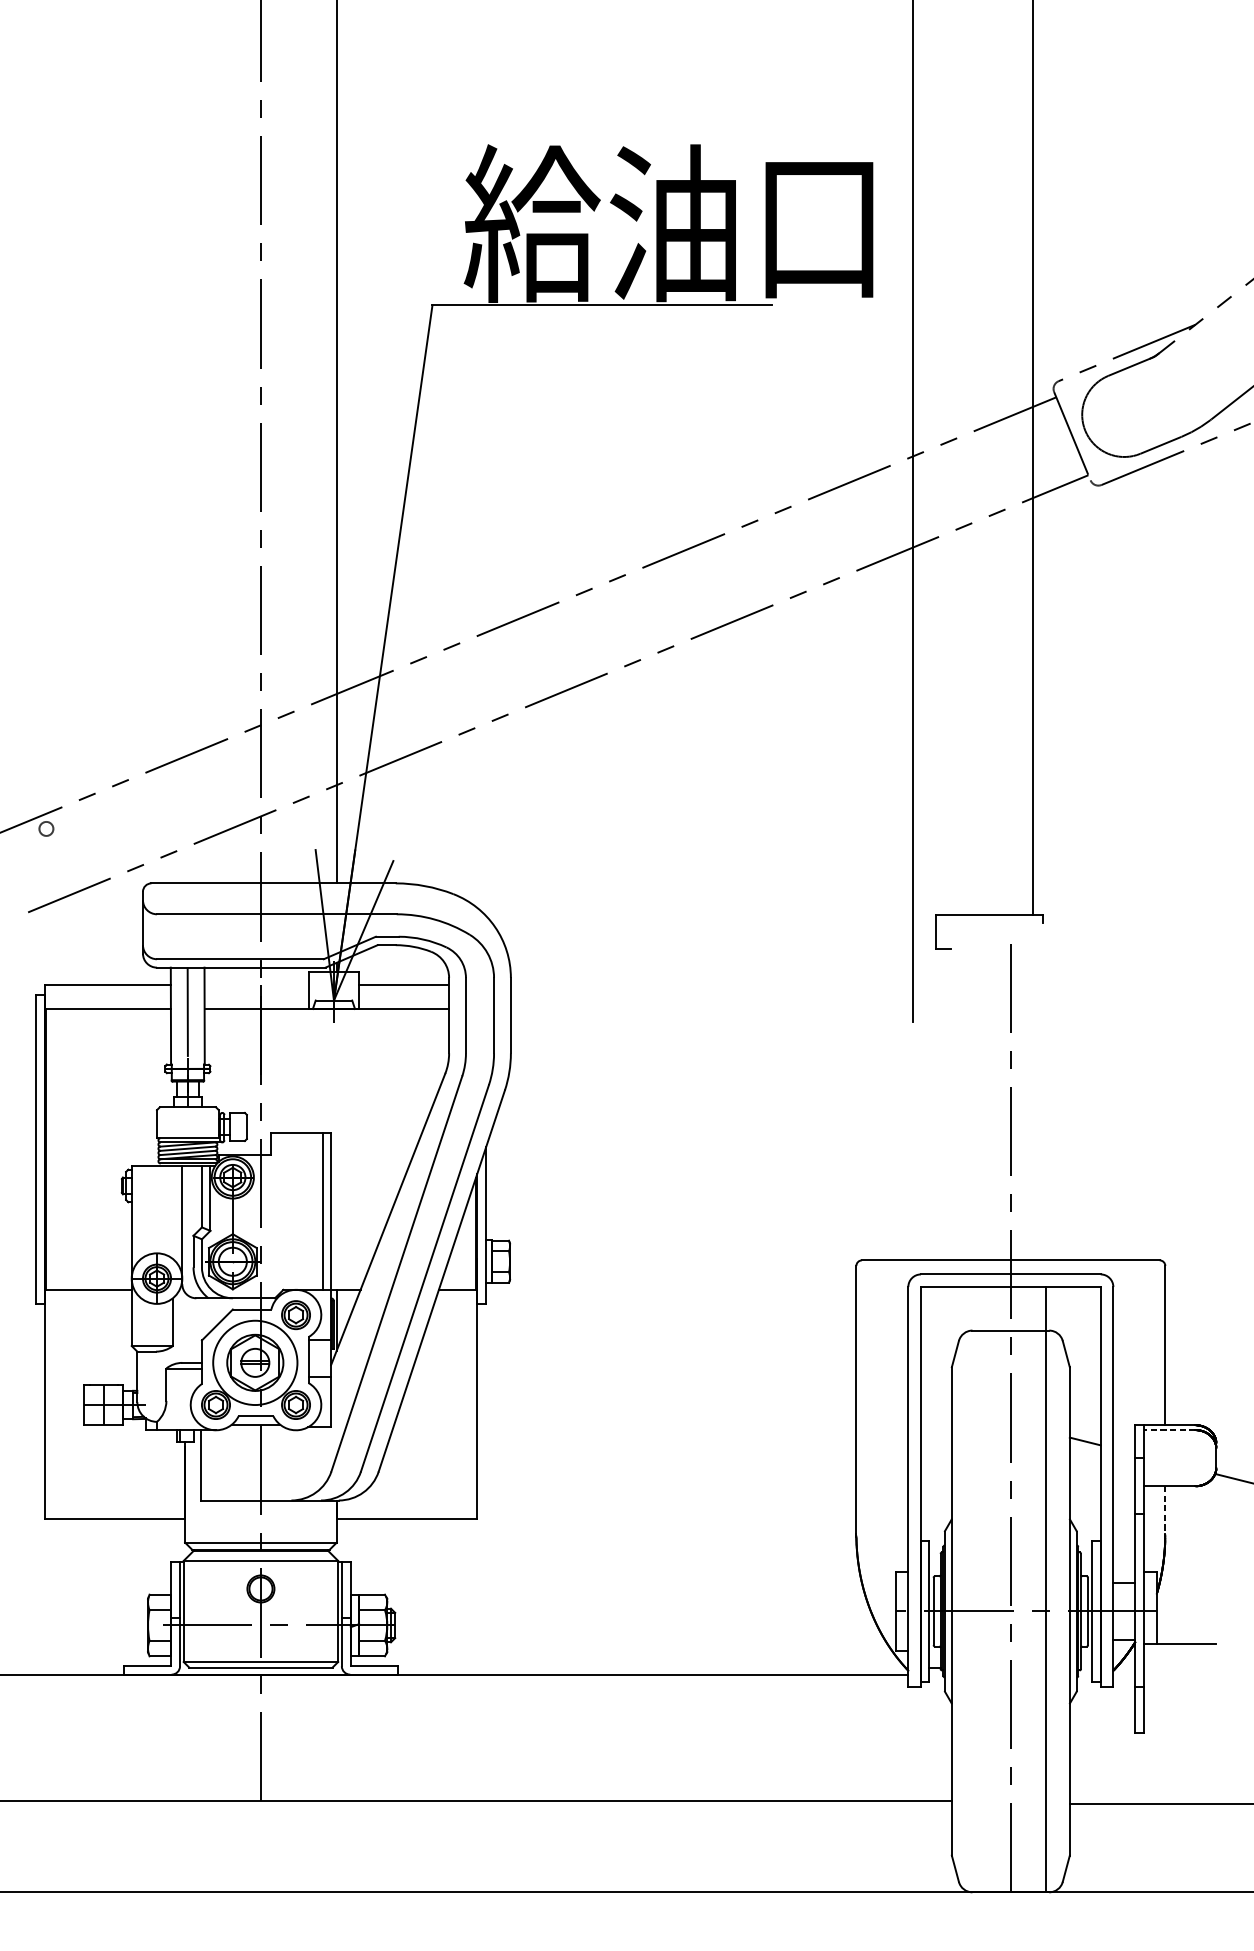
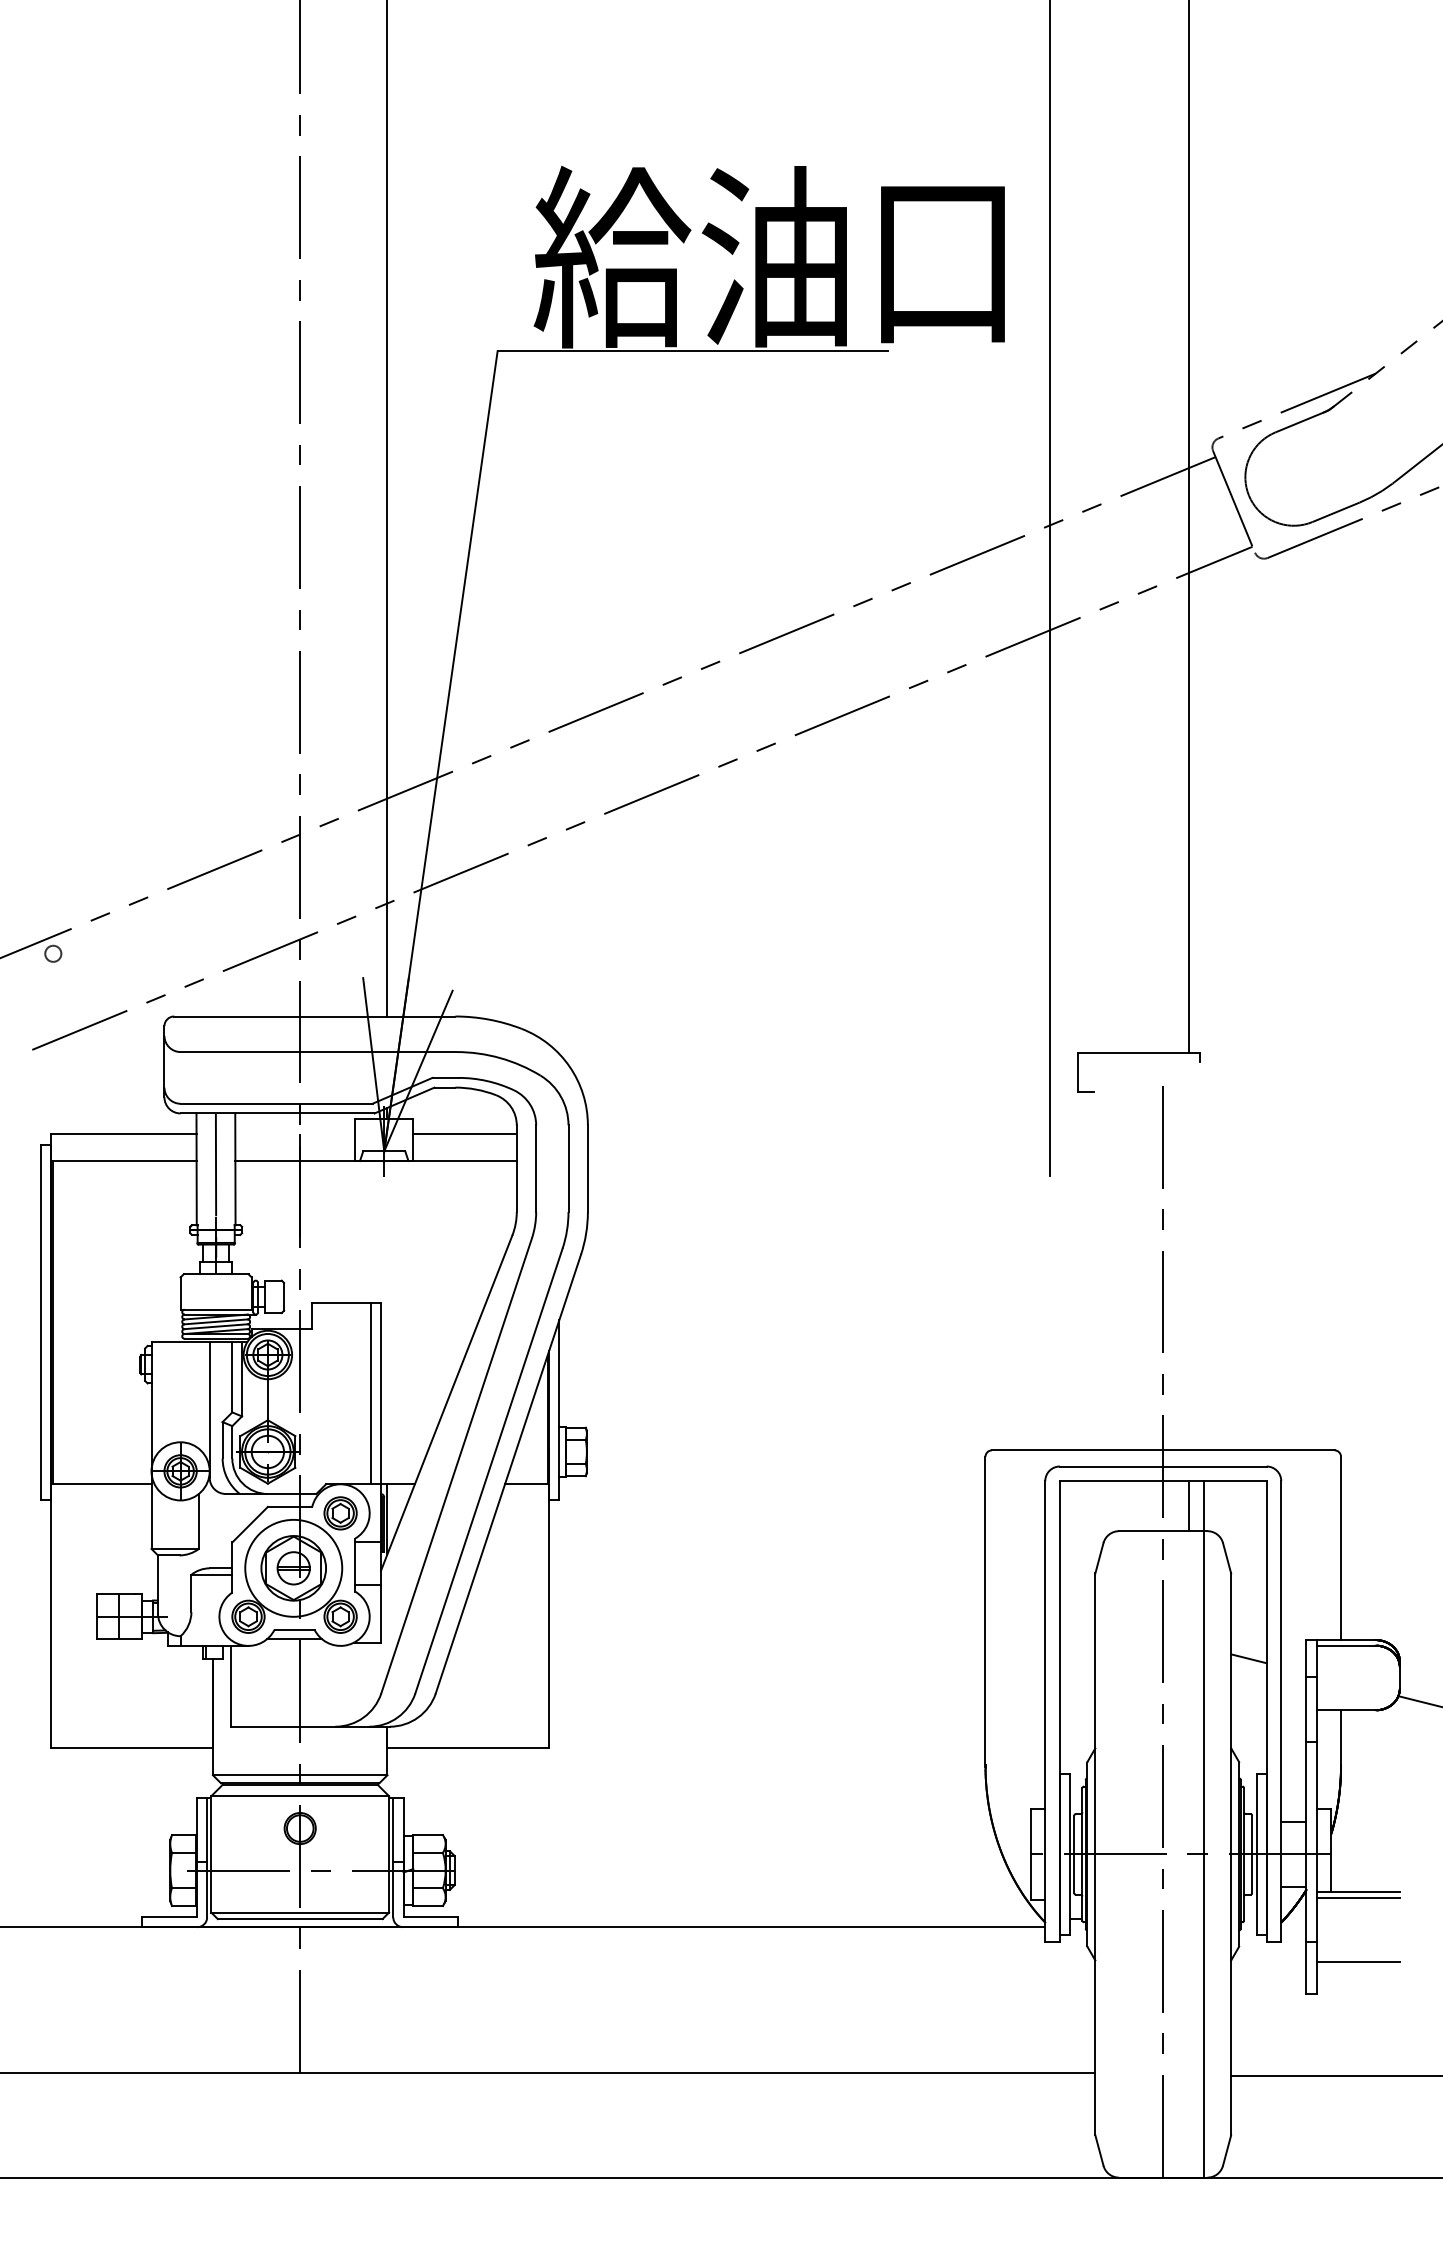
line: (1033, 1309) -> (1189, 1506), added
line: (1169, 1429) -> (1345, 1645), dashed -> solid
line: (1165, 1511) -> (1341, 1739), dashed -> solid
line: (1179, 1648) -> (1357, 1897), added
line: (1179, 1705) -> (1357, 1962), added

